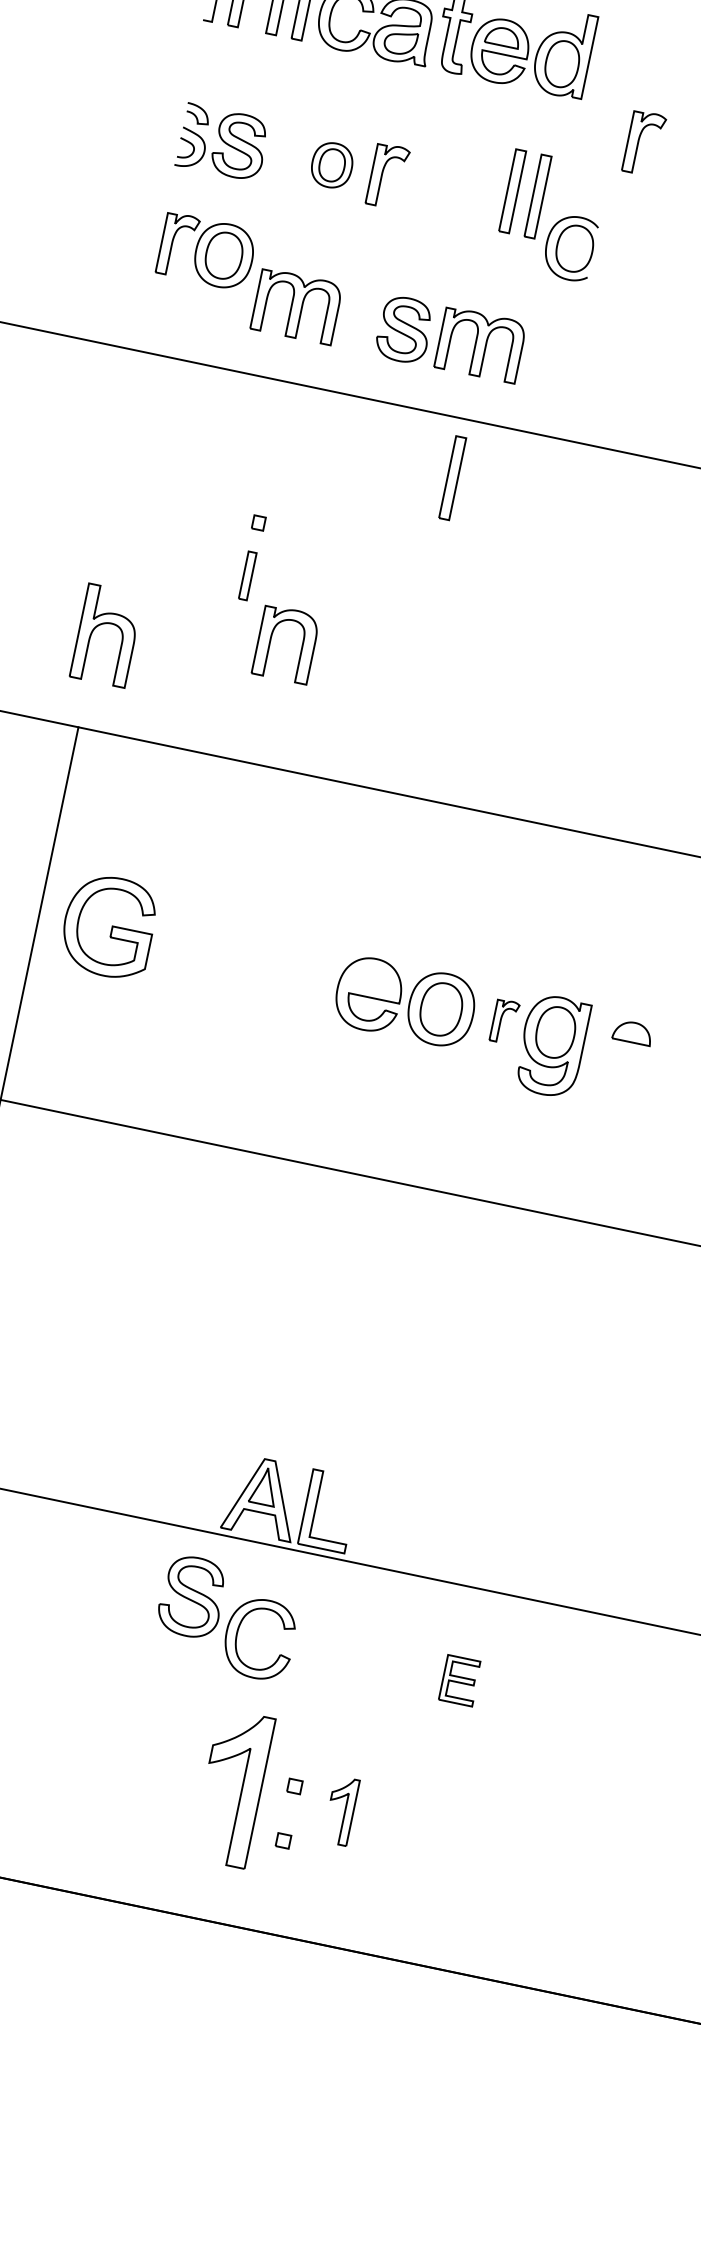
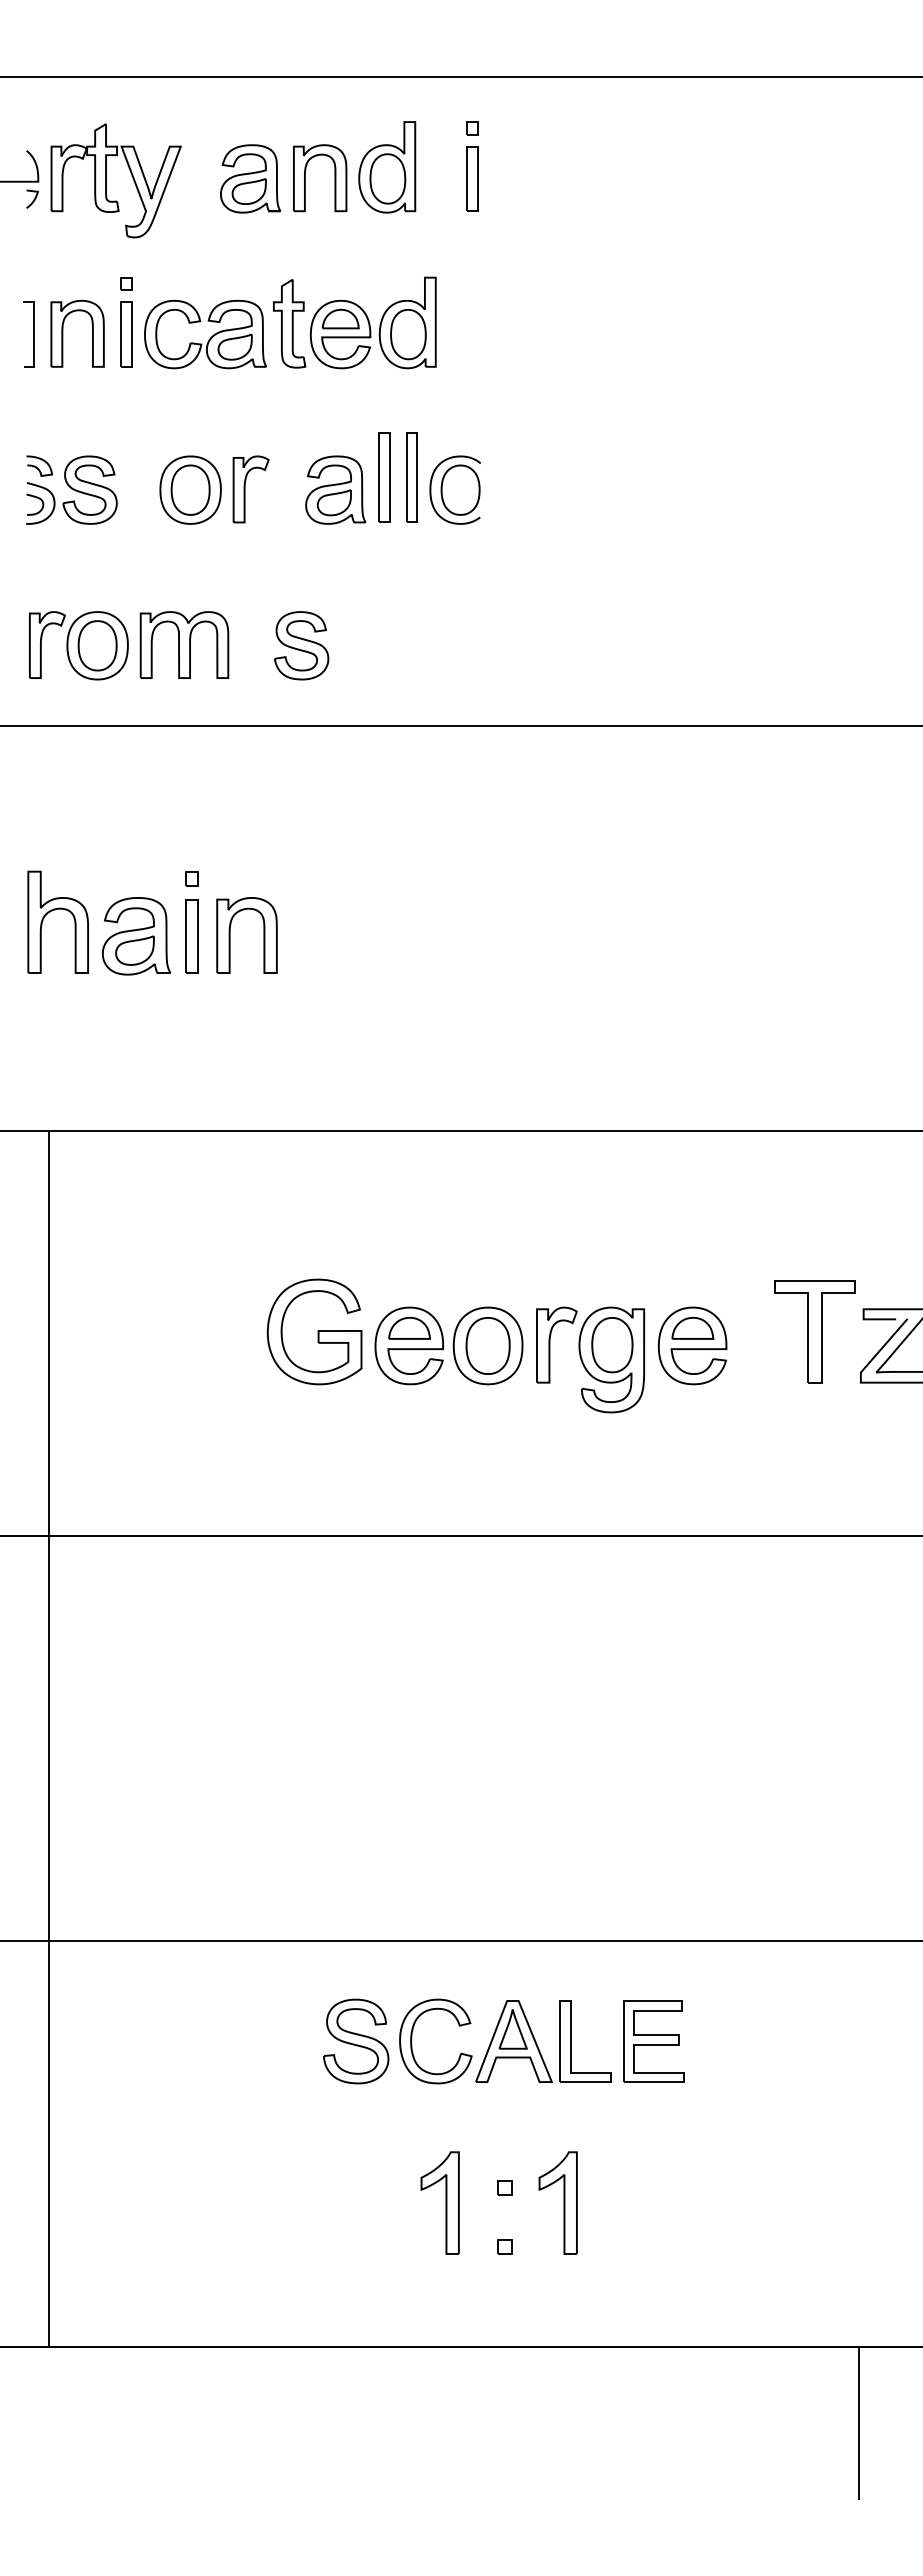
part: (643, 143) -> (510, 399), removed
part: (332, 164) -> (190, 489), size x1.43
part: (465, 192) -> (335, 489), added
part: (569, 246) -> (454, 489), moved
part: (206, 251) -> (78, 645), moved
part: (480, 344) -> (384, 644), removed
part: (452, 477) -> (384, 789), removed
part: (196, 565) -> (136, 936), added
part: (247, 575) -> (191, 936), size x1.43
part: (106, 624) -> (55, 910), moved
part: (270, 641) -> (230, 935), moved
part: (108, 926) -> (314, 1331), moved
part: (372, 978) -> (409, 1328), added
part: (504, 1021) -> (556, 1344), size x1.67
part: (629, 1048) -> (692, 1345), added
part: (284, 1504) -> (537, 2044), moved
part: (192, 1596) -> (356, 2041), moved
part: (459, 1680) -> (653, 2041), size x1.67
part: (232, 1787) -> (439, 2202), size x0.62
part: (340, 1810) -> (557, 2202), size x1.43
line: (575, 2070) -> (859, 2422), added

